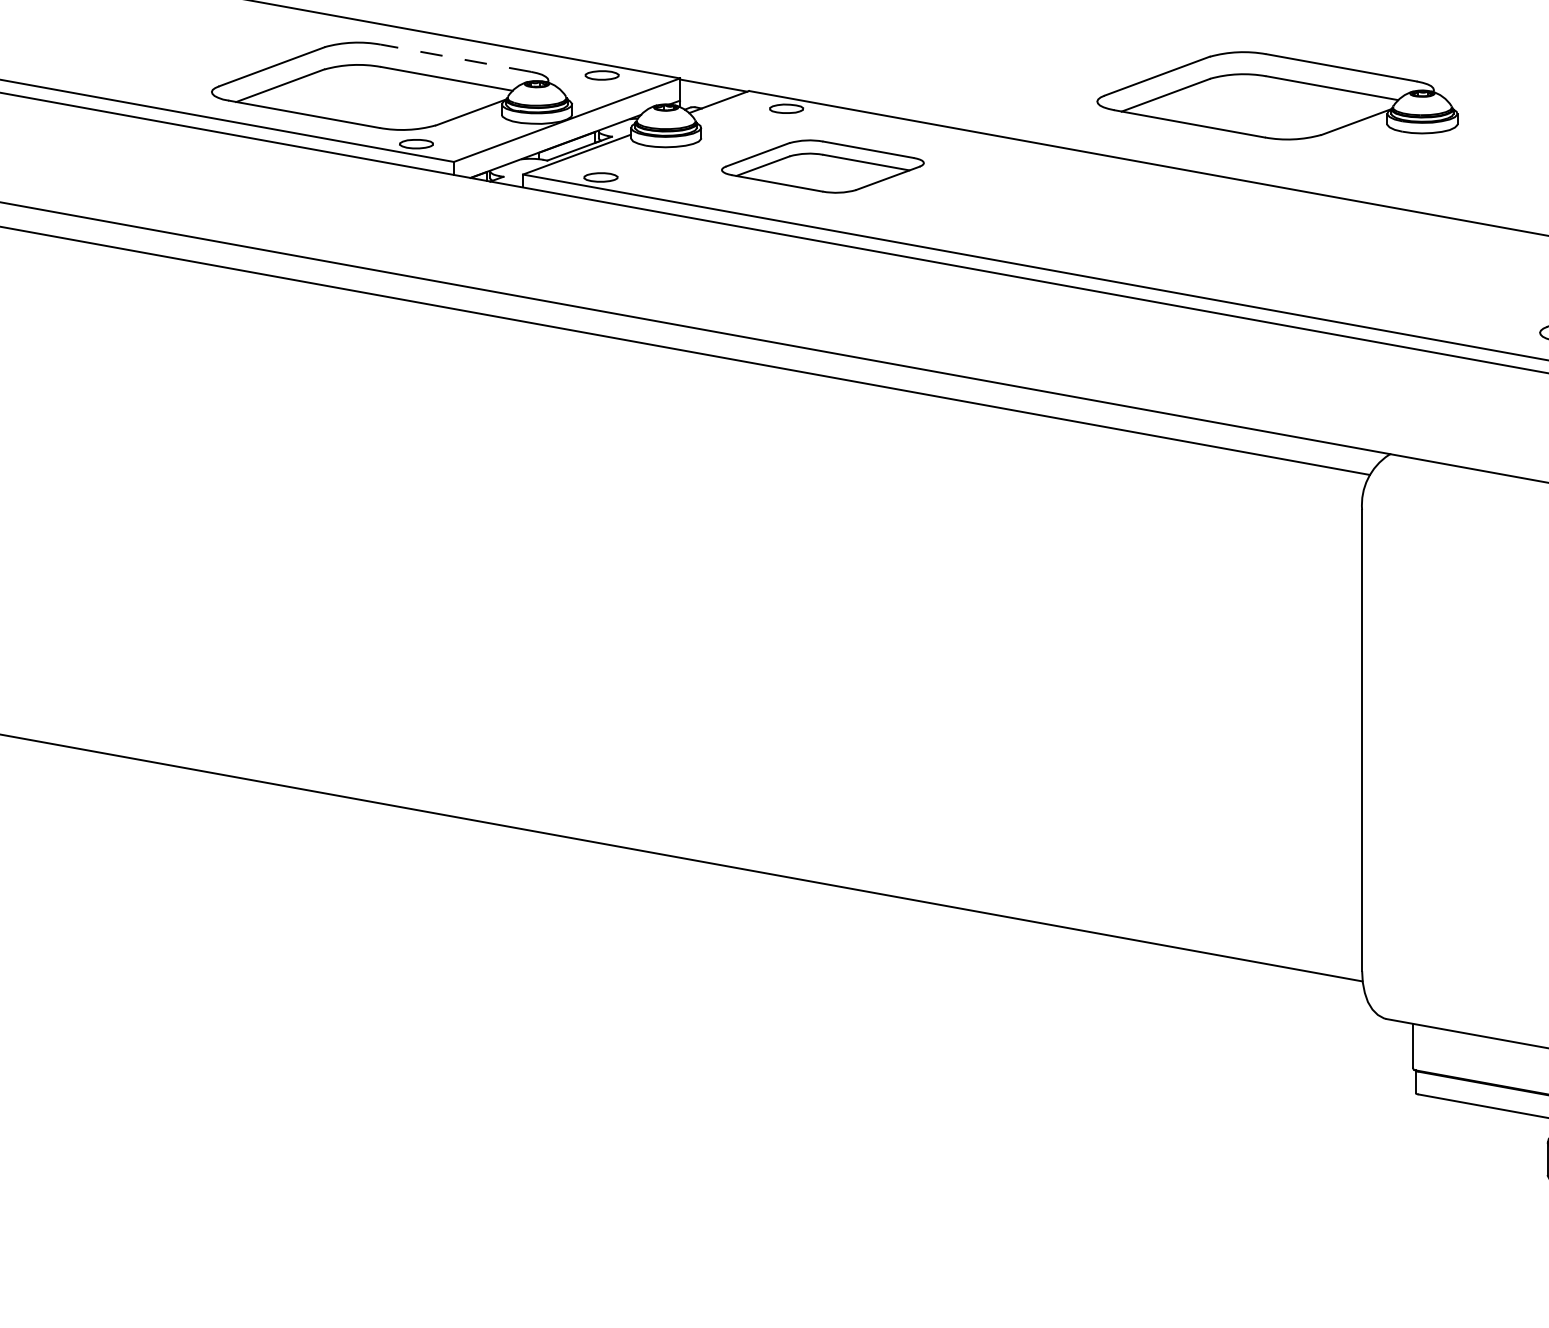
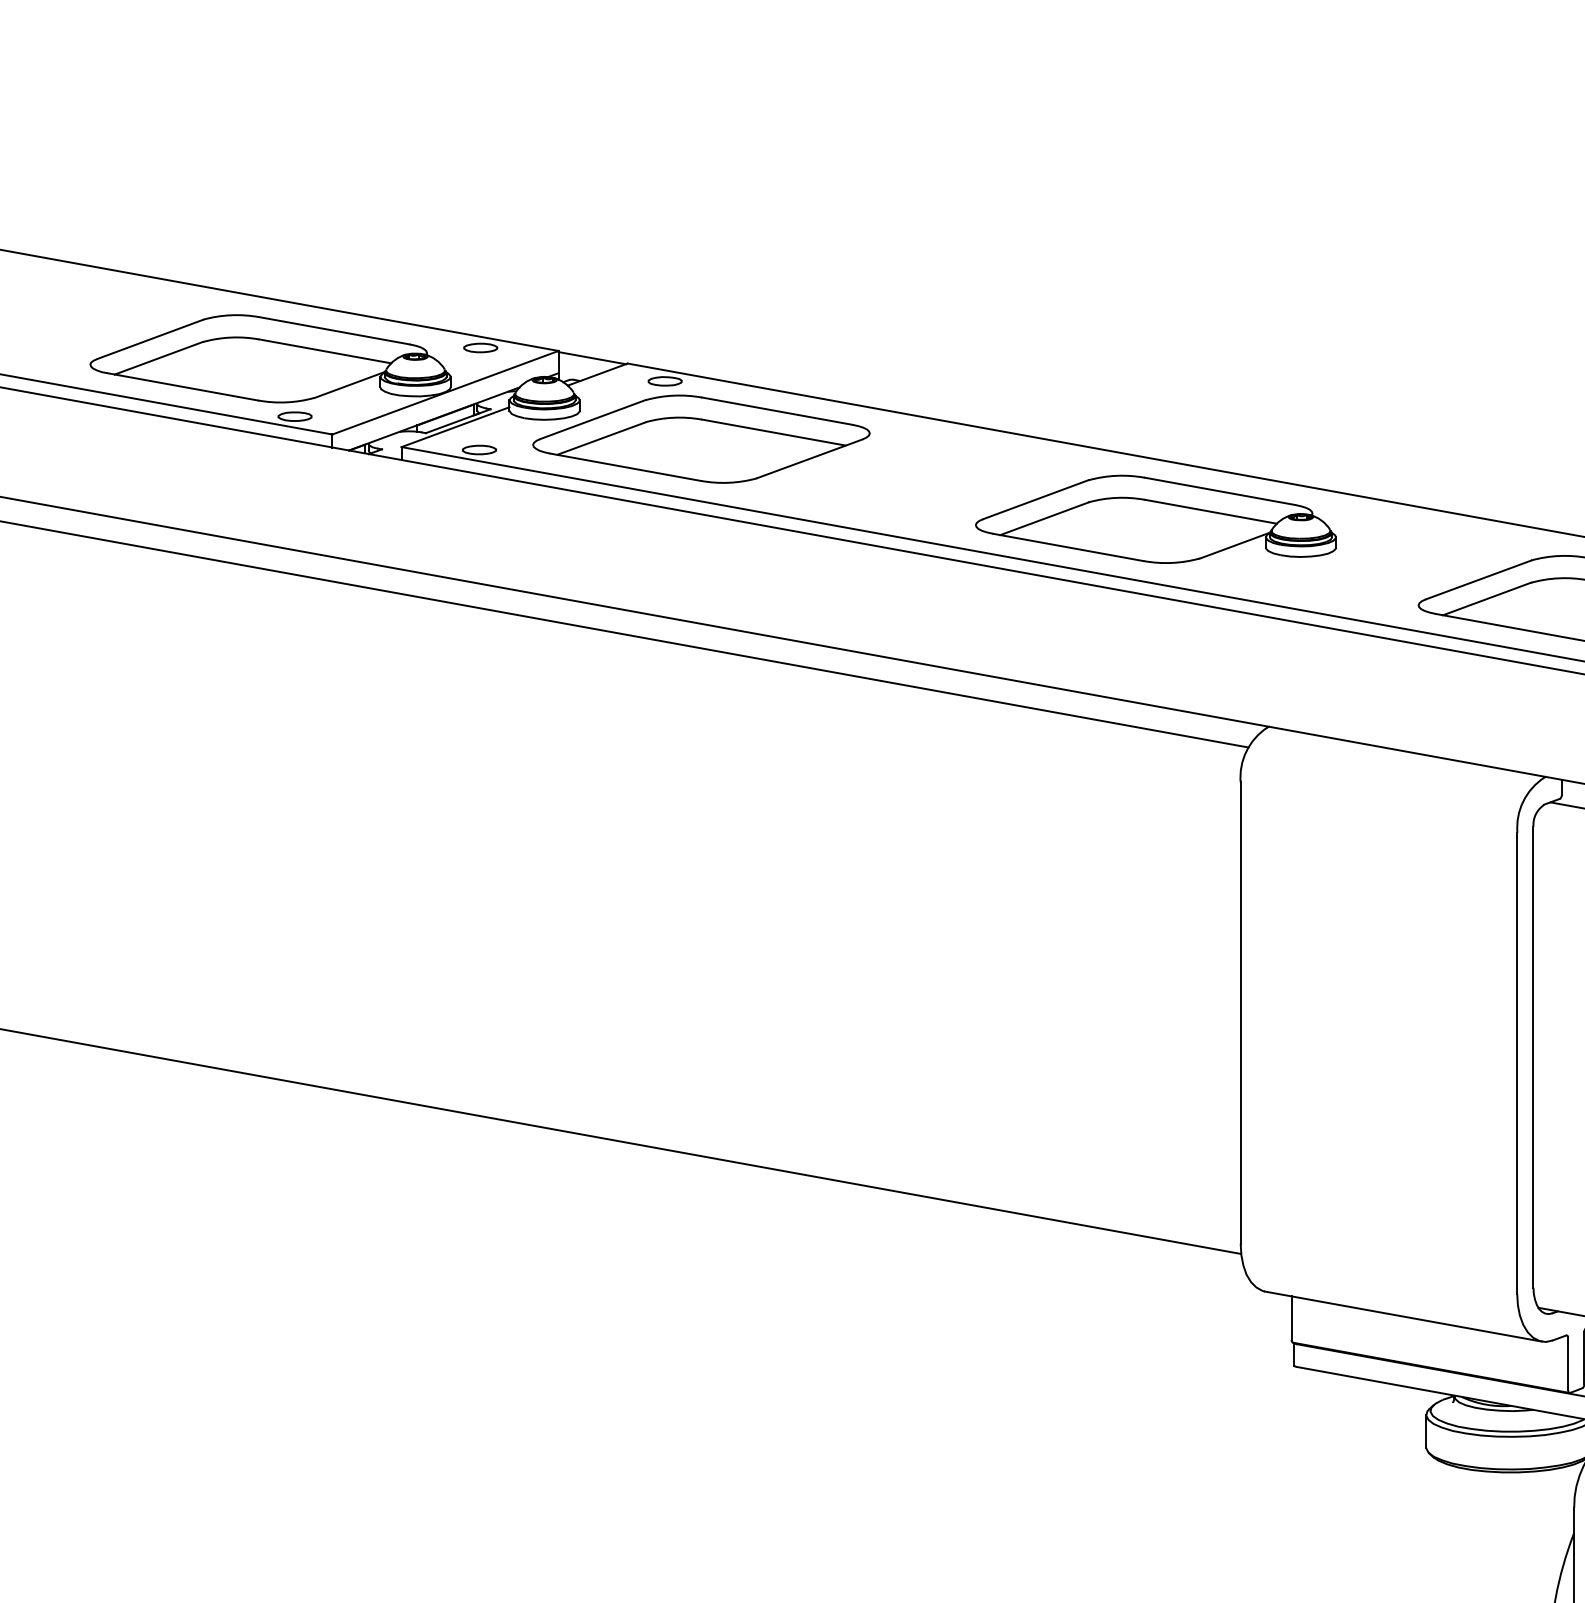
line: (455, 57) -> (334, 330), dashed -> solid
part: (1276, 94) -> (1155, 518), moved
part: (822, 165) -> (701, 438), size x1.67

